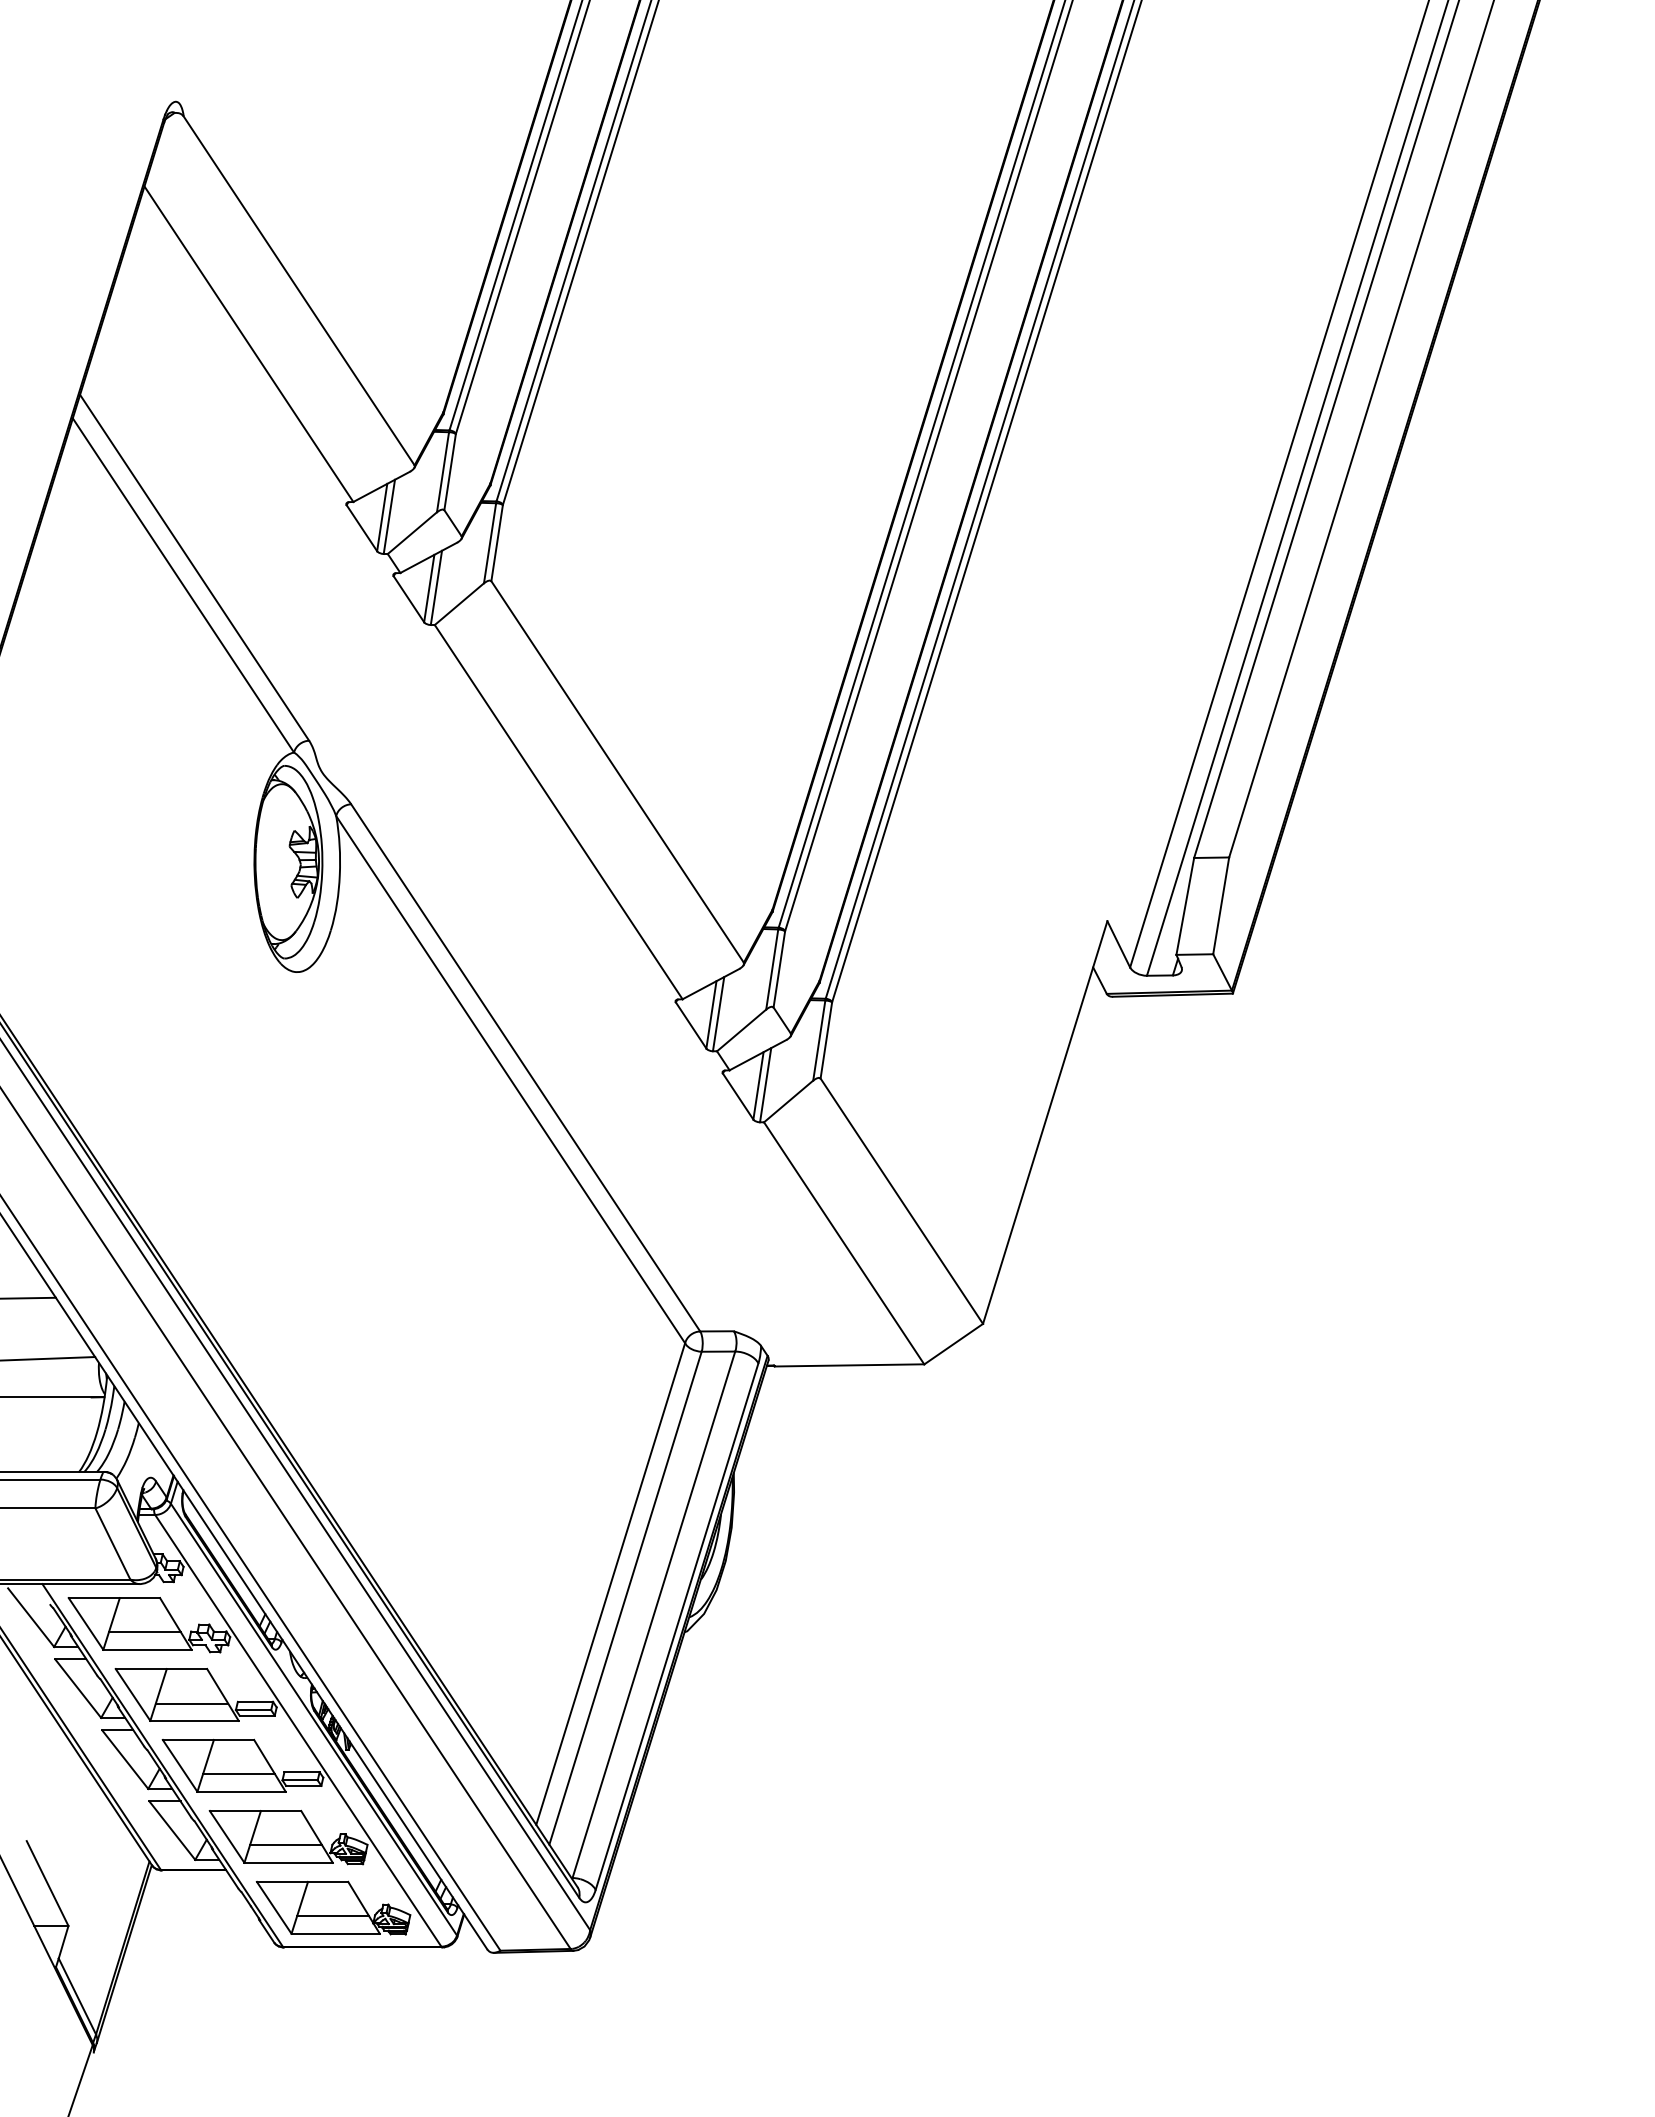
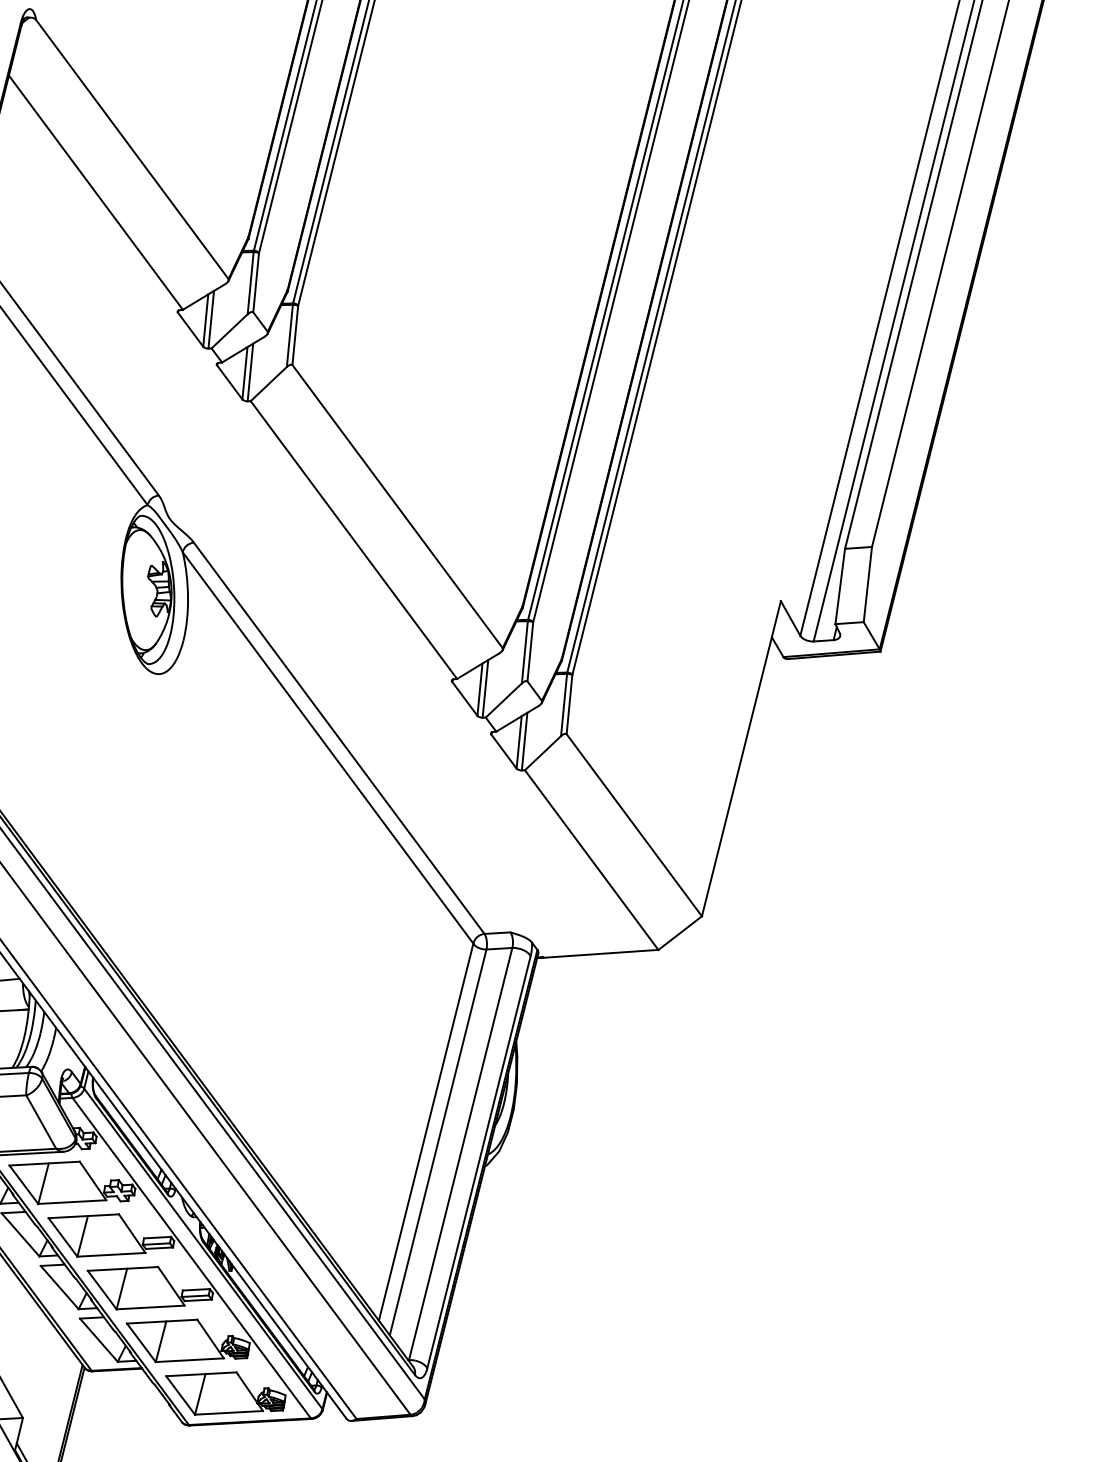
line: (144, 1632) -> (69, 1188), removed
line: (191, 1703) -> (108, 1241), removed
line: (238, 1774) -> (147, 1294), removed
line: (286, 1845) -> (187, 1346), removed
line: (333, 1916) -> (226, 1399), removed

